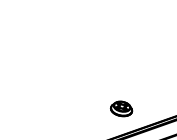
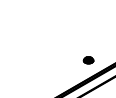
part: (121, 107) -> (88, 59), size x0.7

